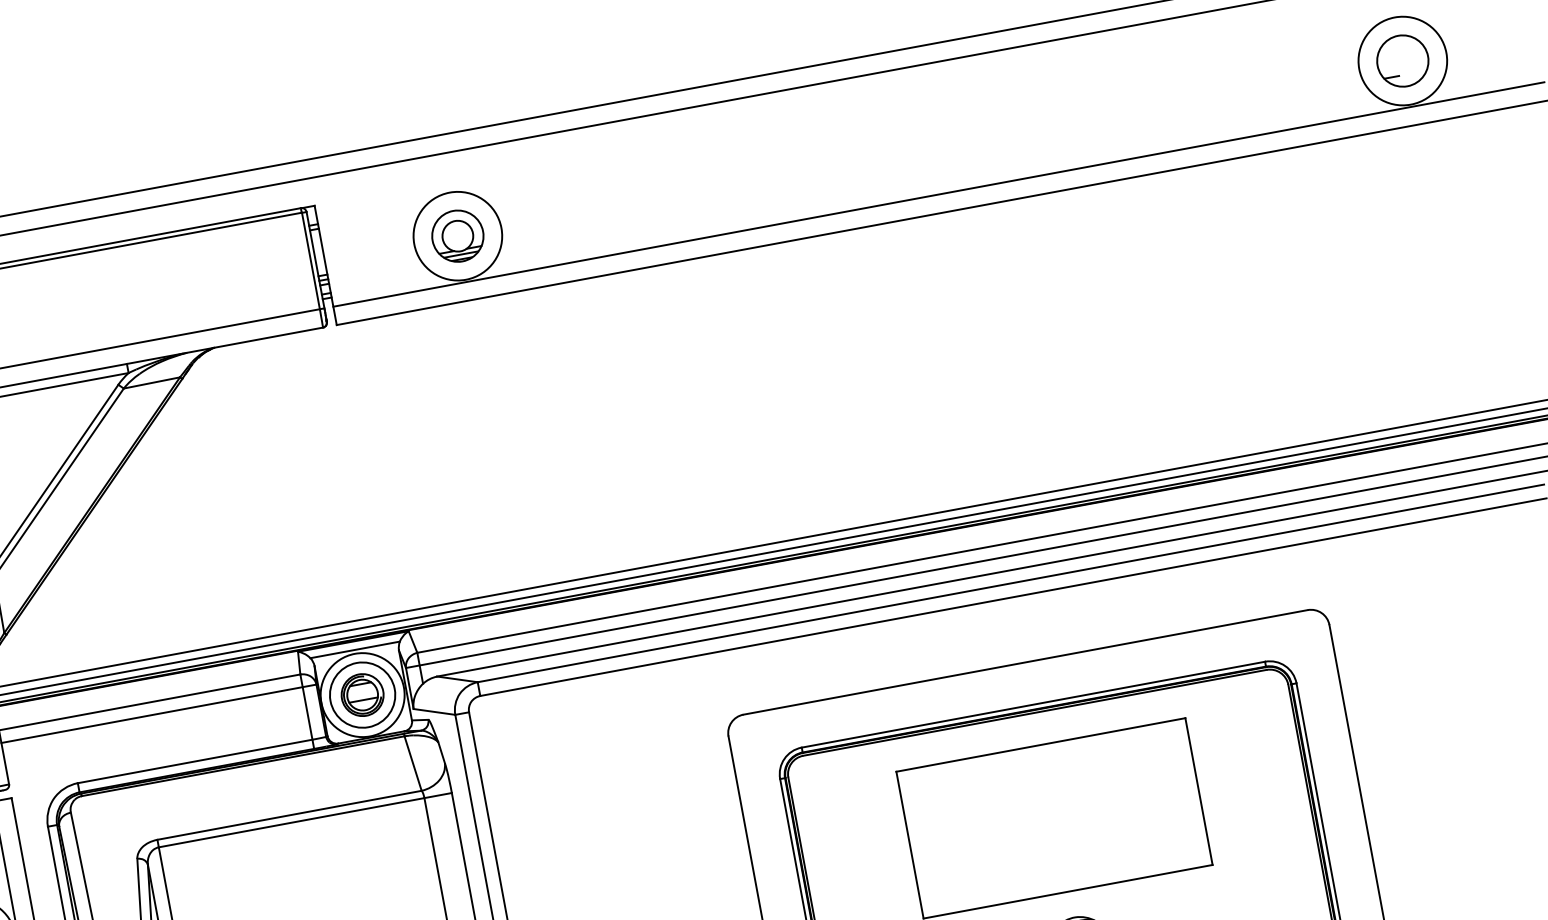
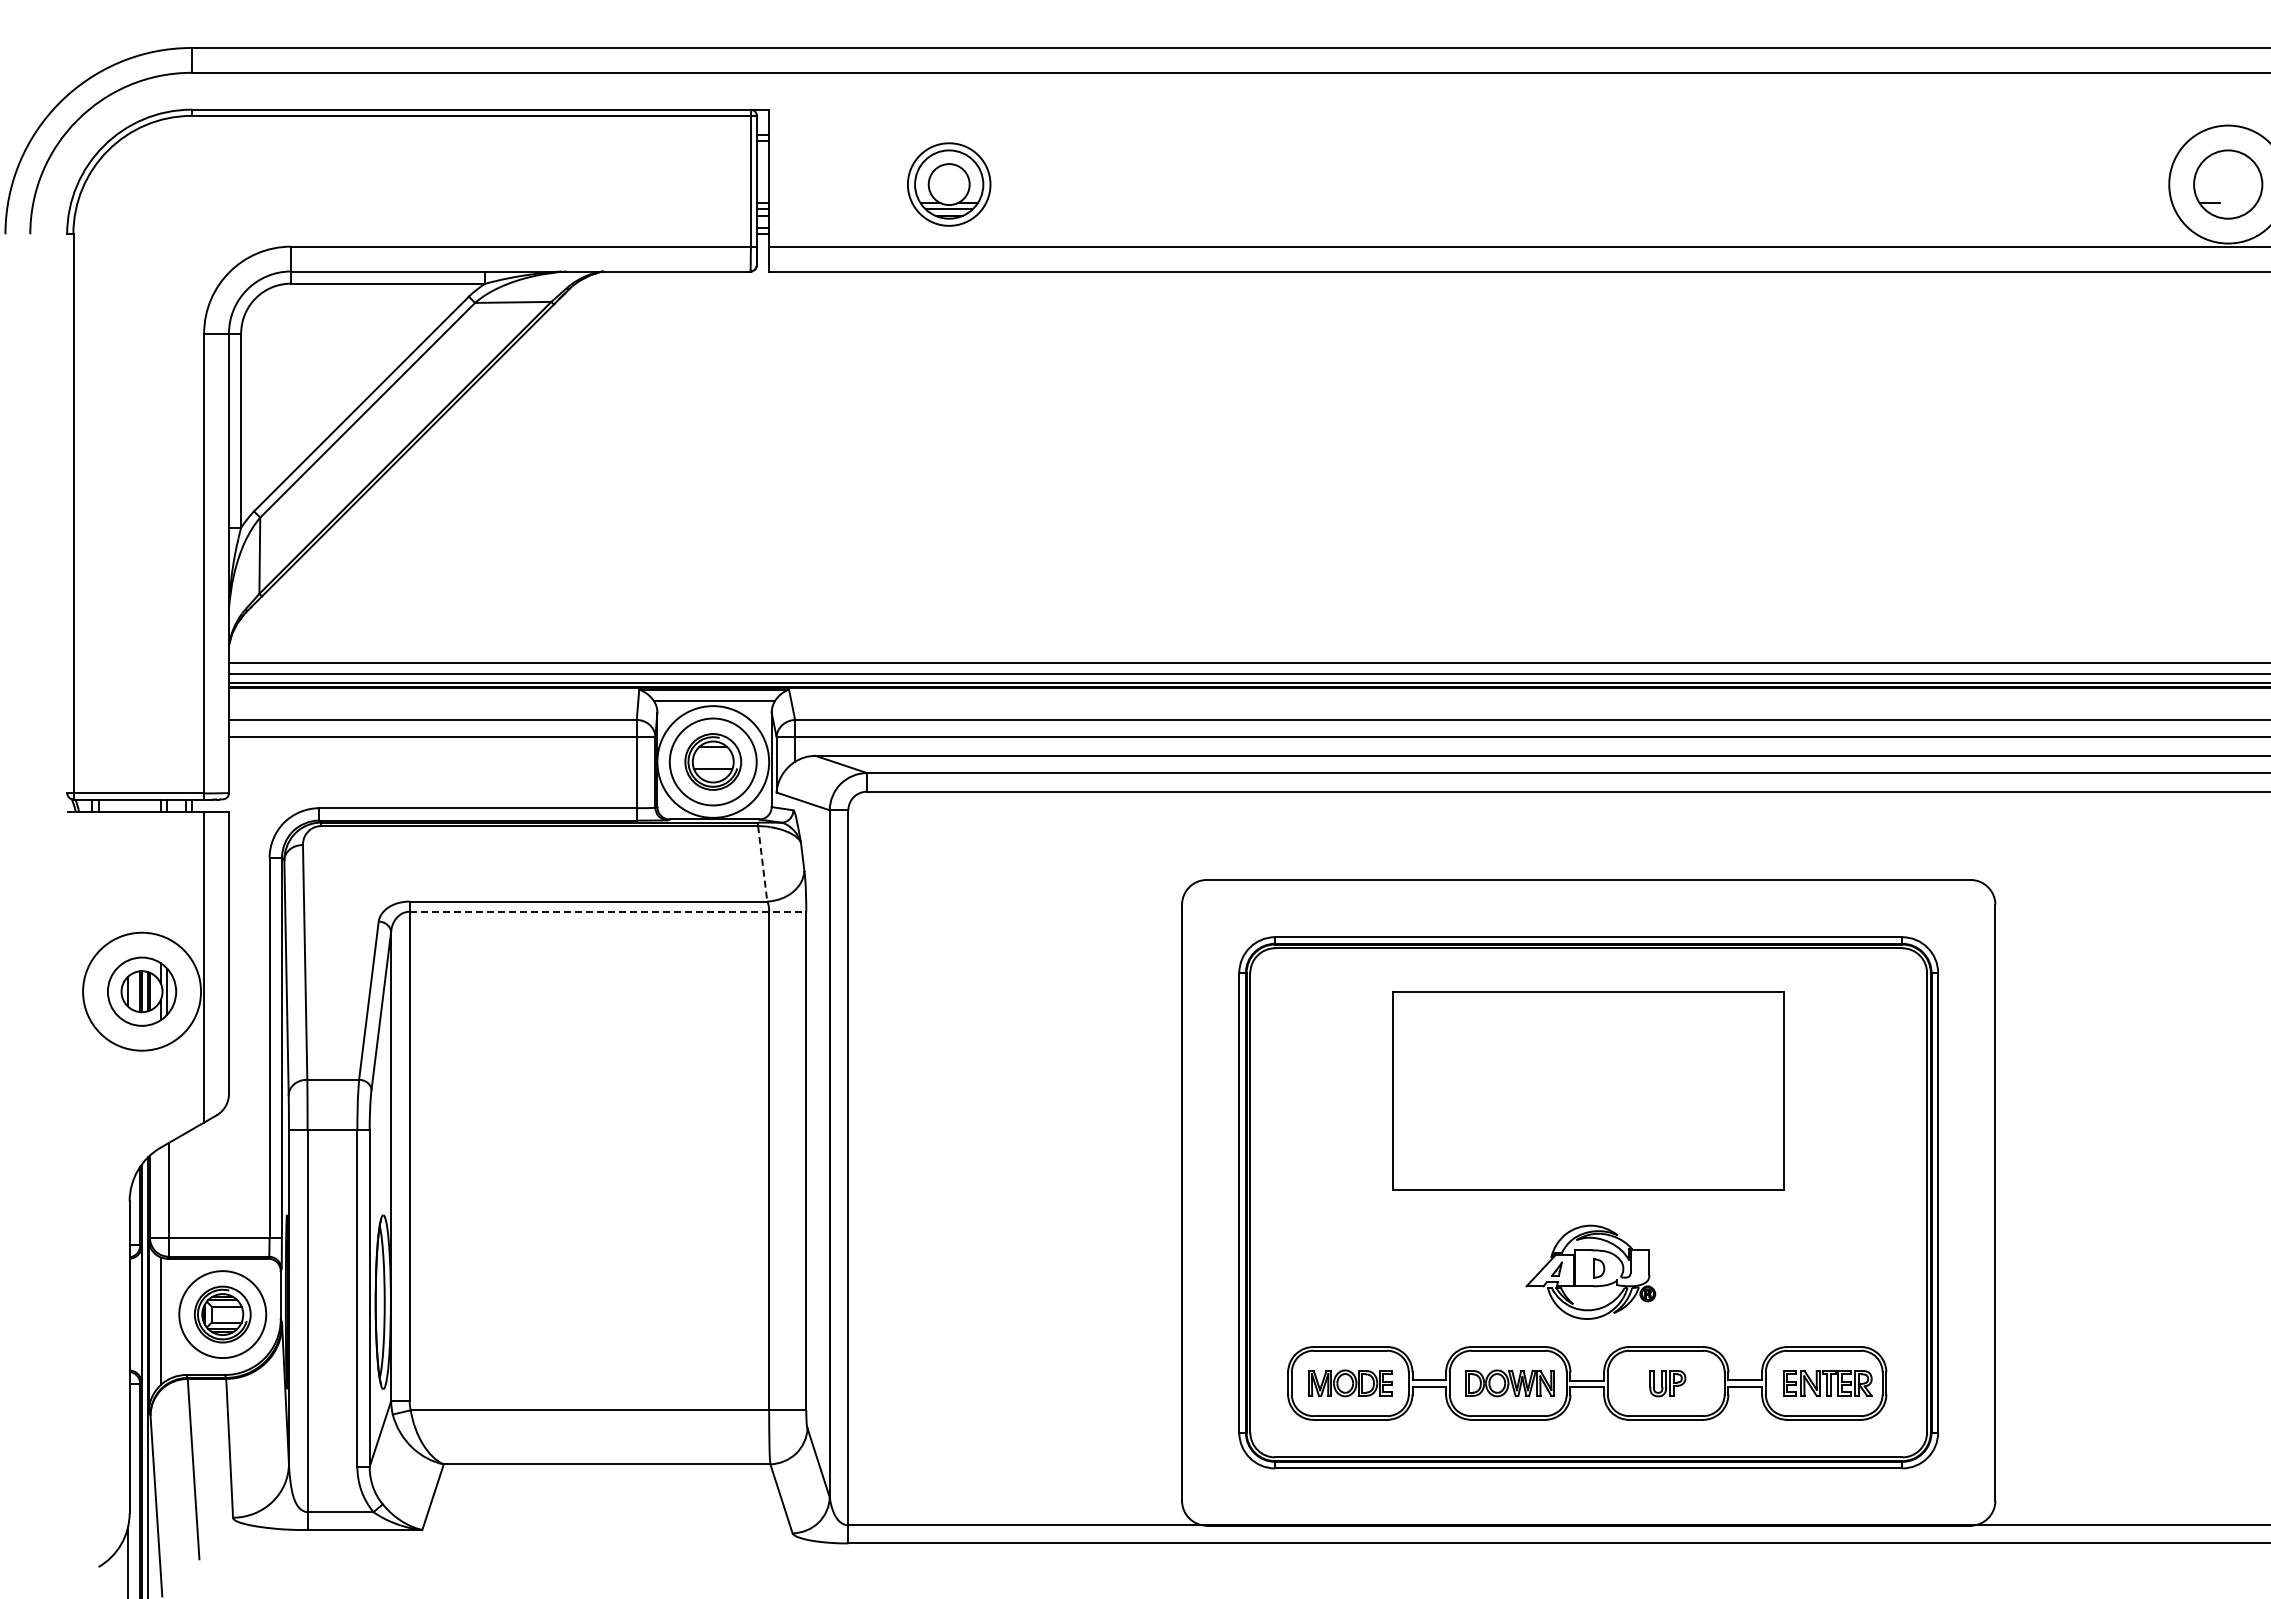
circle: (458, 236) -> (949, 184), size x0.7
line: (413, 764) -> (762, 864), solid -> dashed
line: (305, 819) -> (608, 911), solid -> dashed

